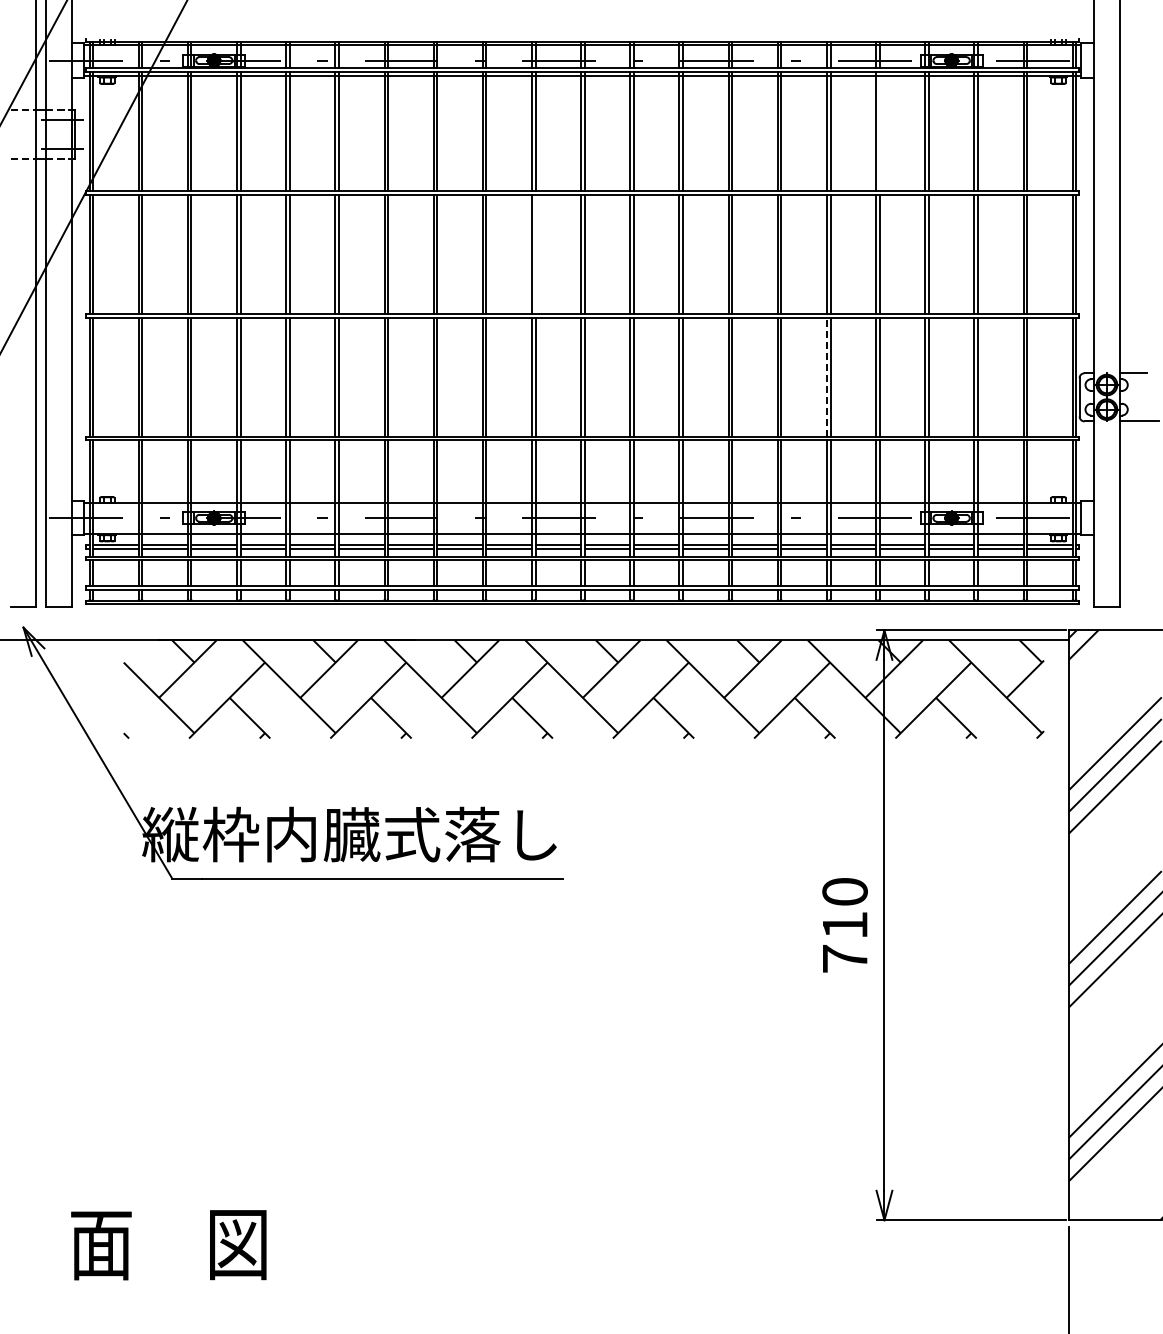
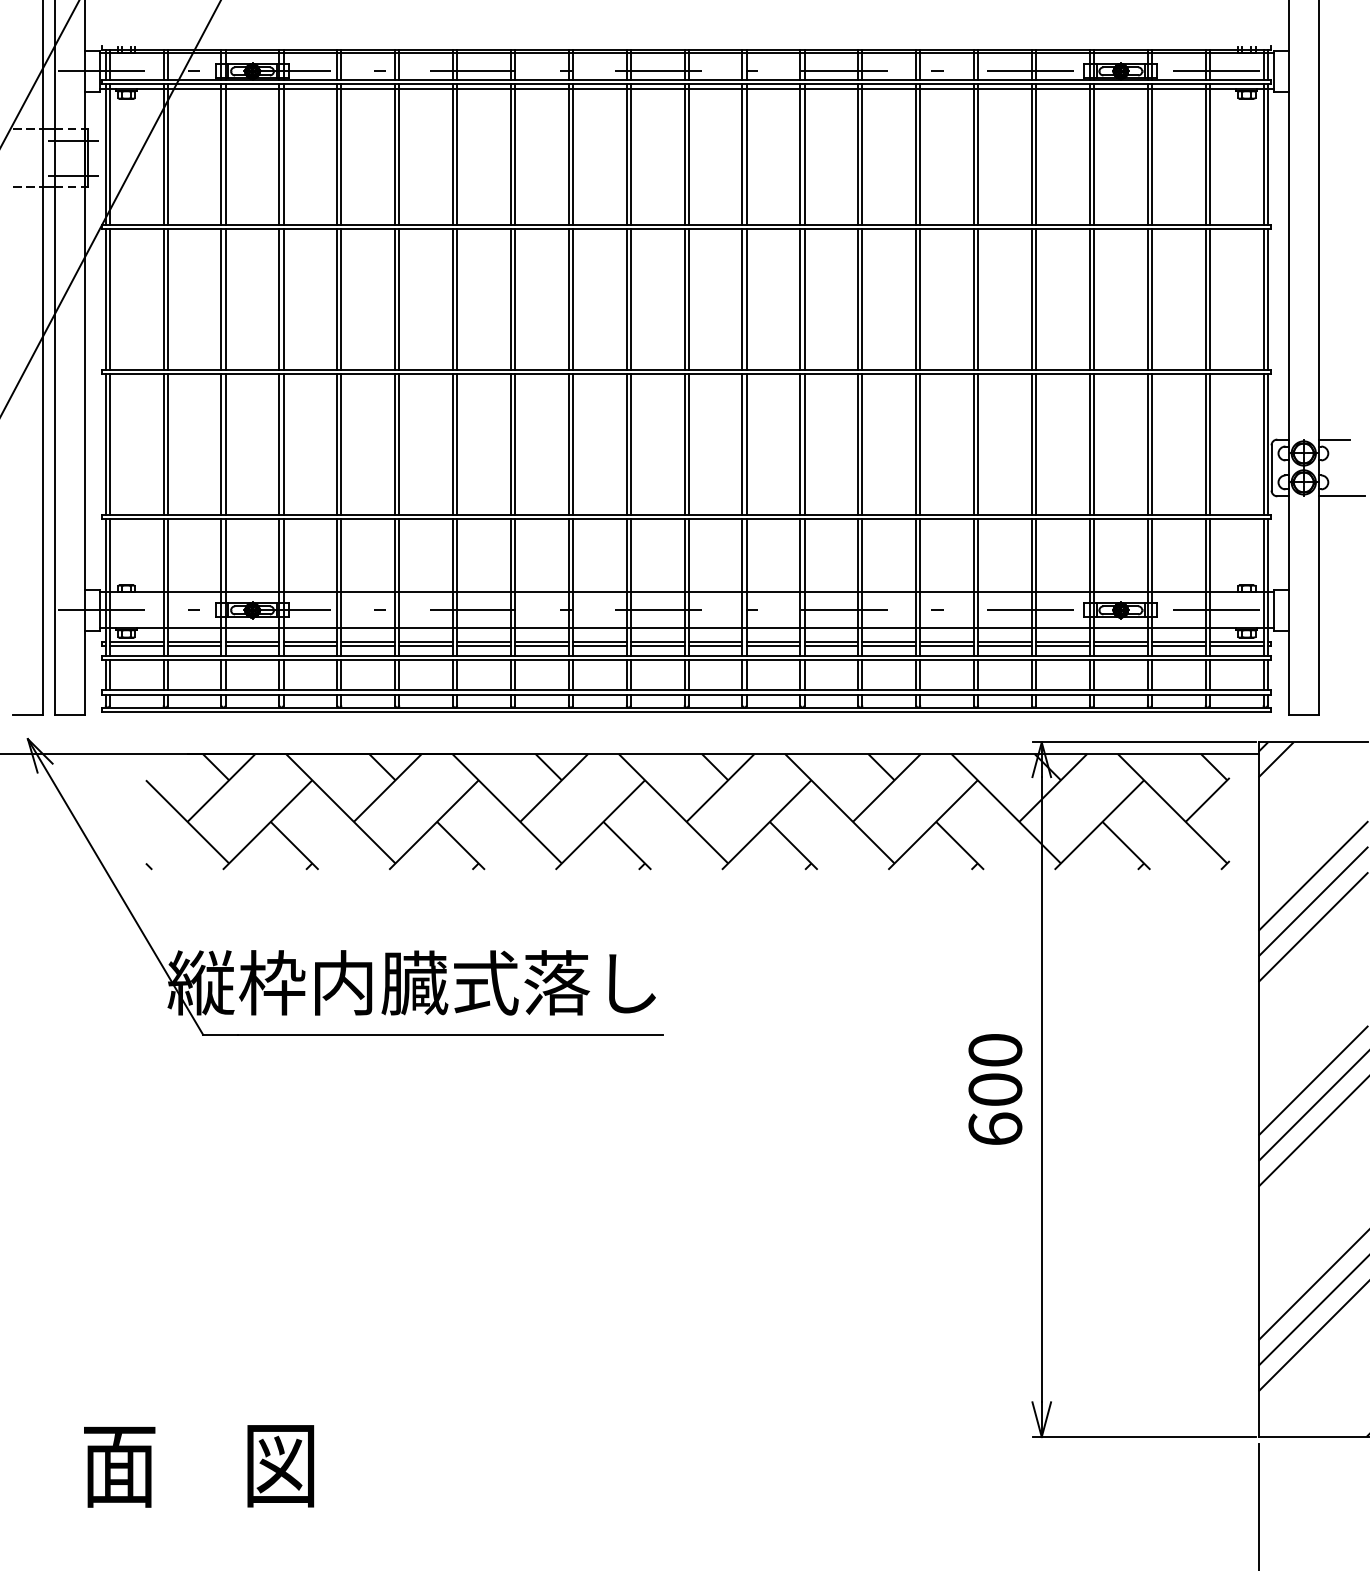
line: (879, 131) -> (1035, 154), added
line: (535, 253) -> (630, 298), added
line: (826, 377) -> (973, 444), dashed -> solid
text: (844, 941) -> (994, 1108), 710 -> 600

